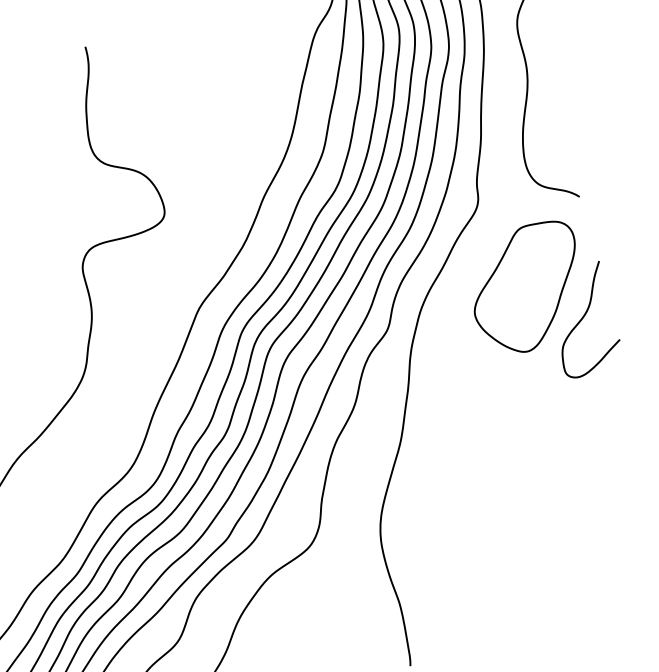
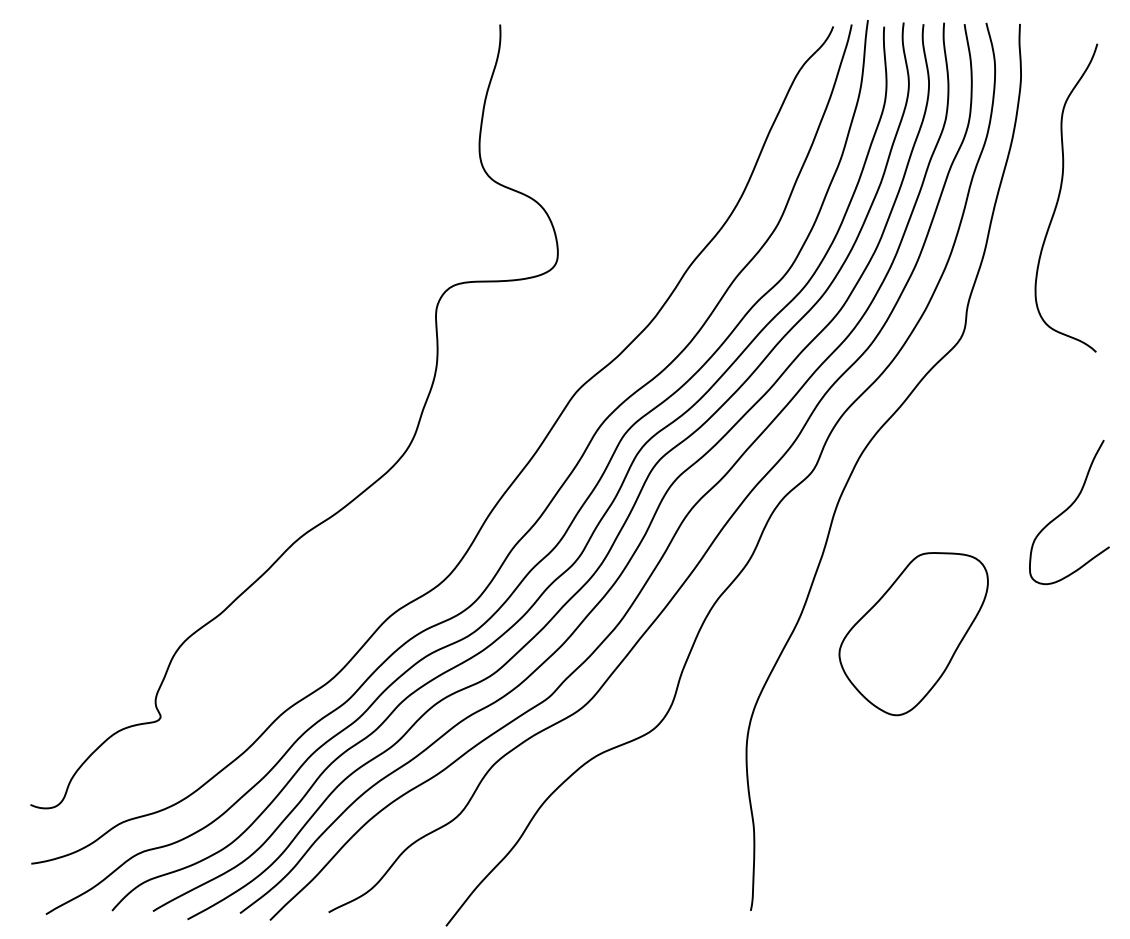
part: (527, 288) -> (913, 634), moved

